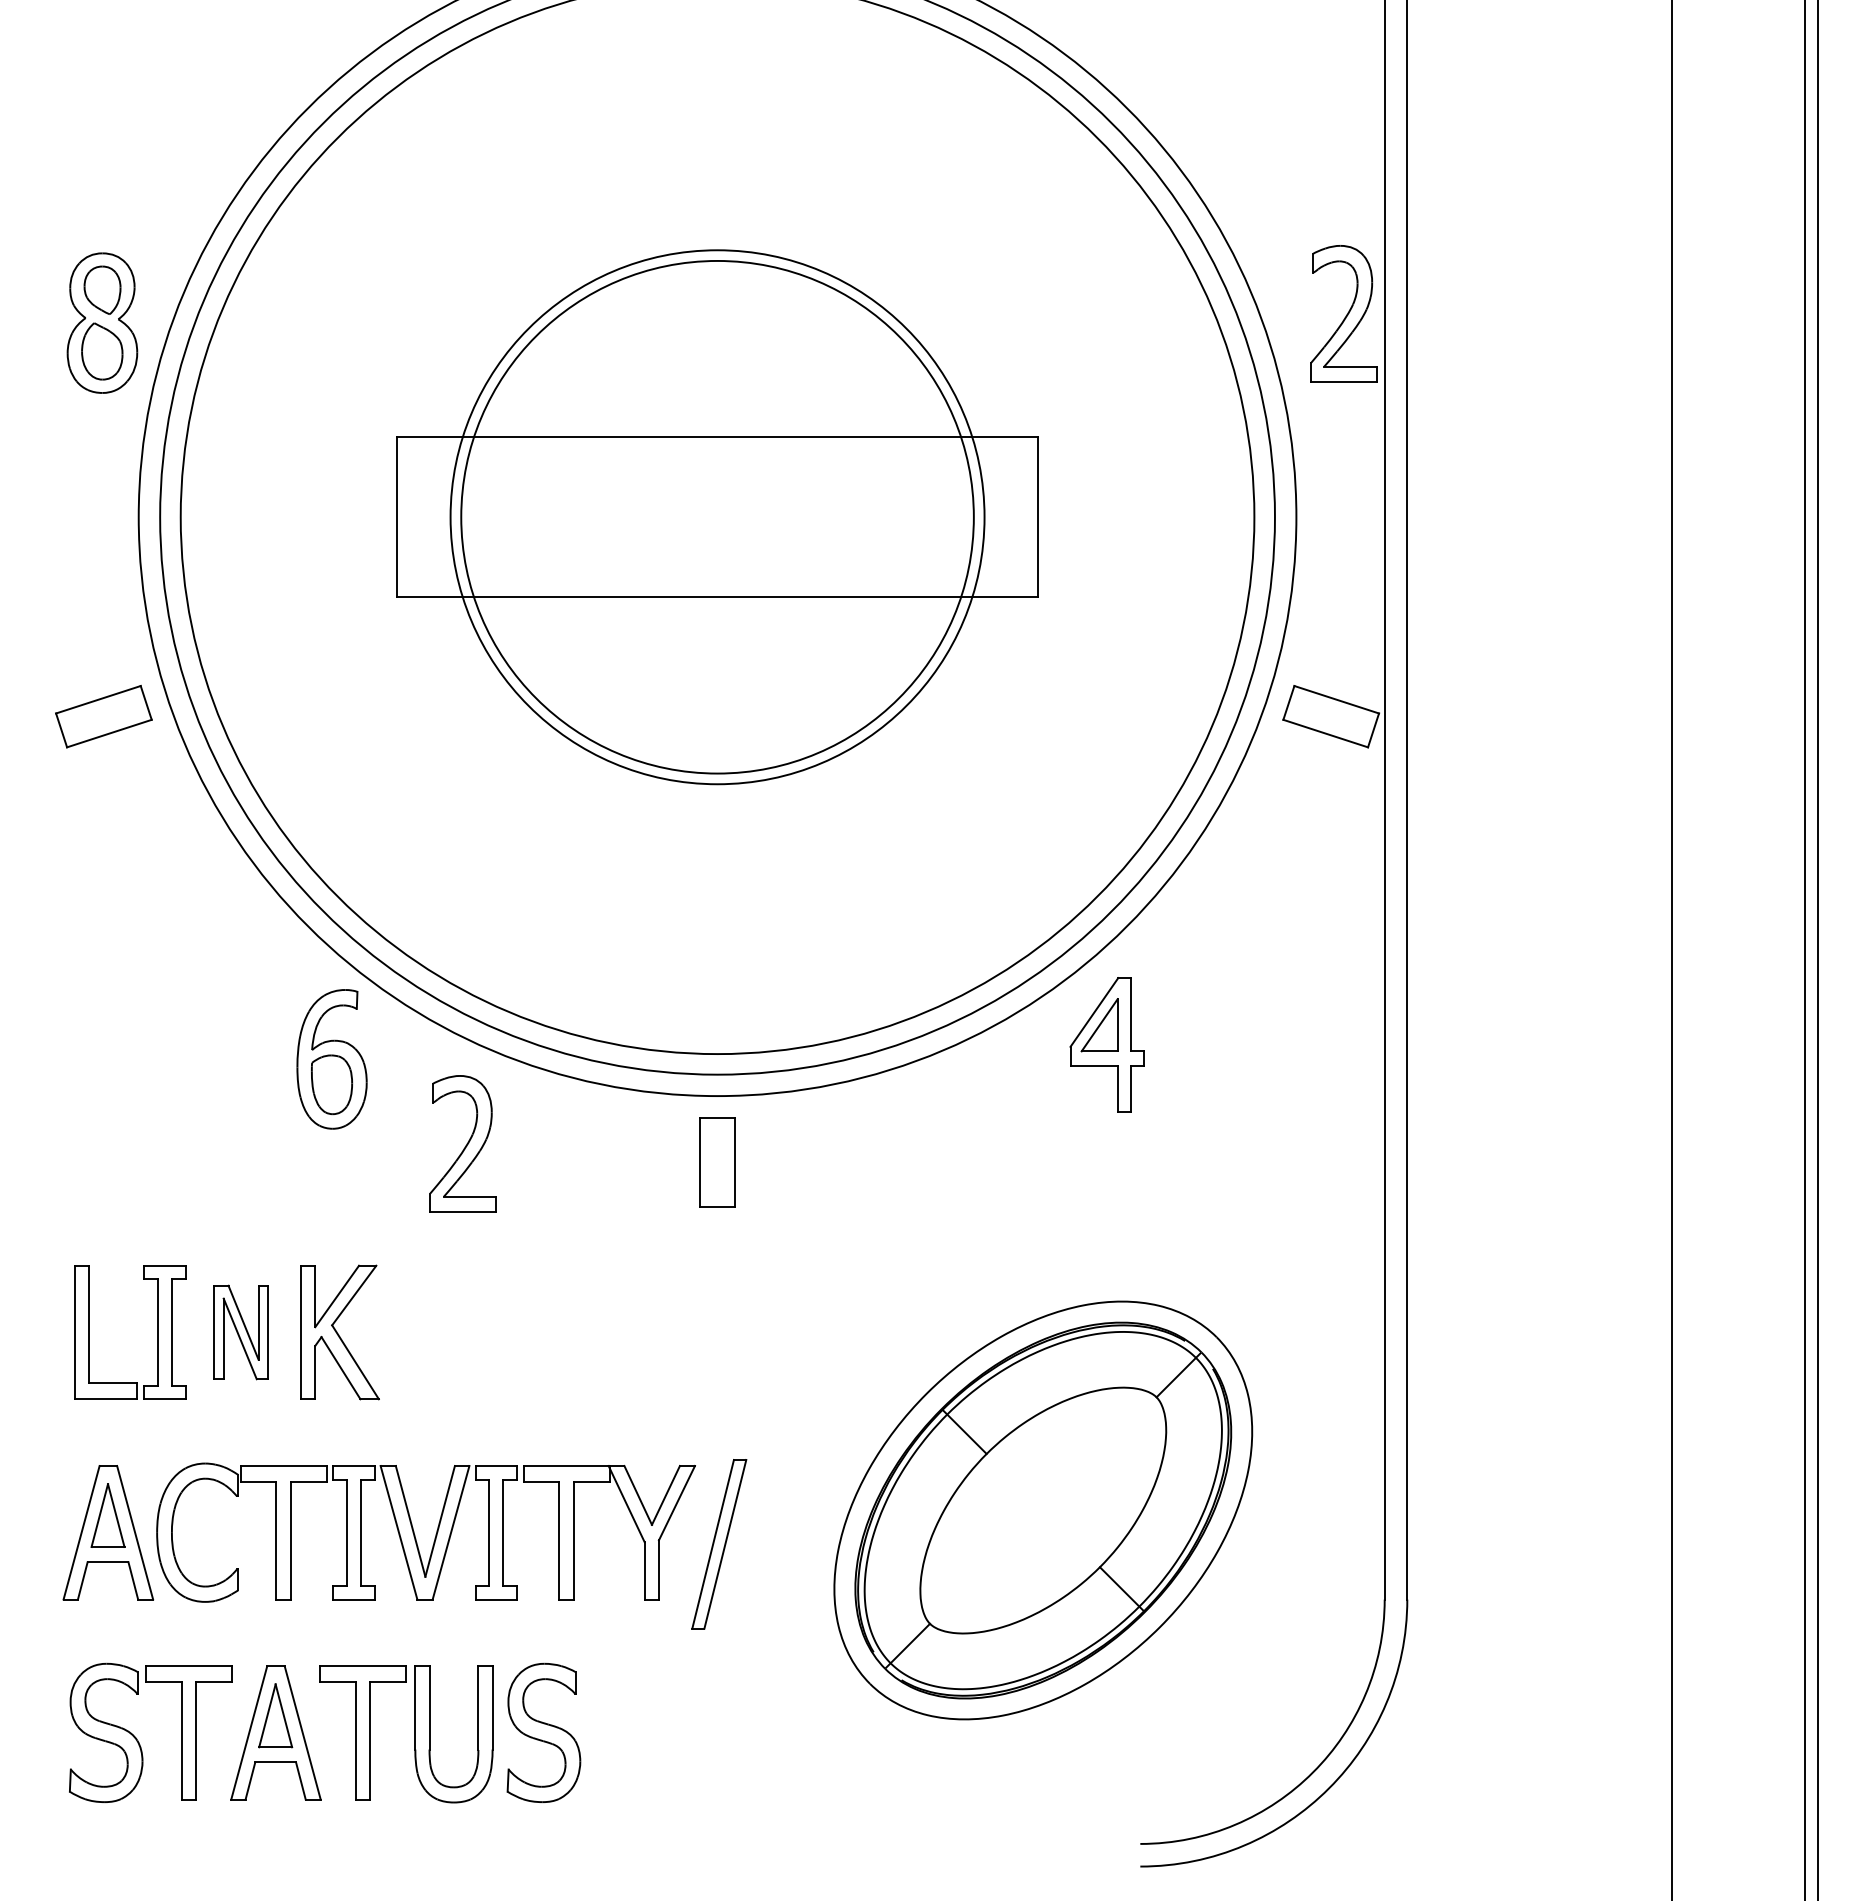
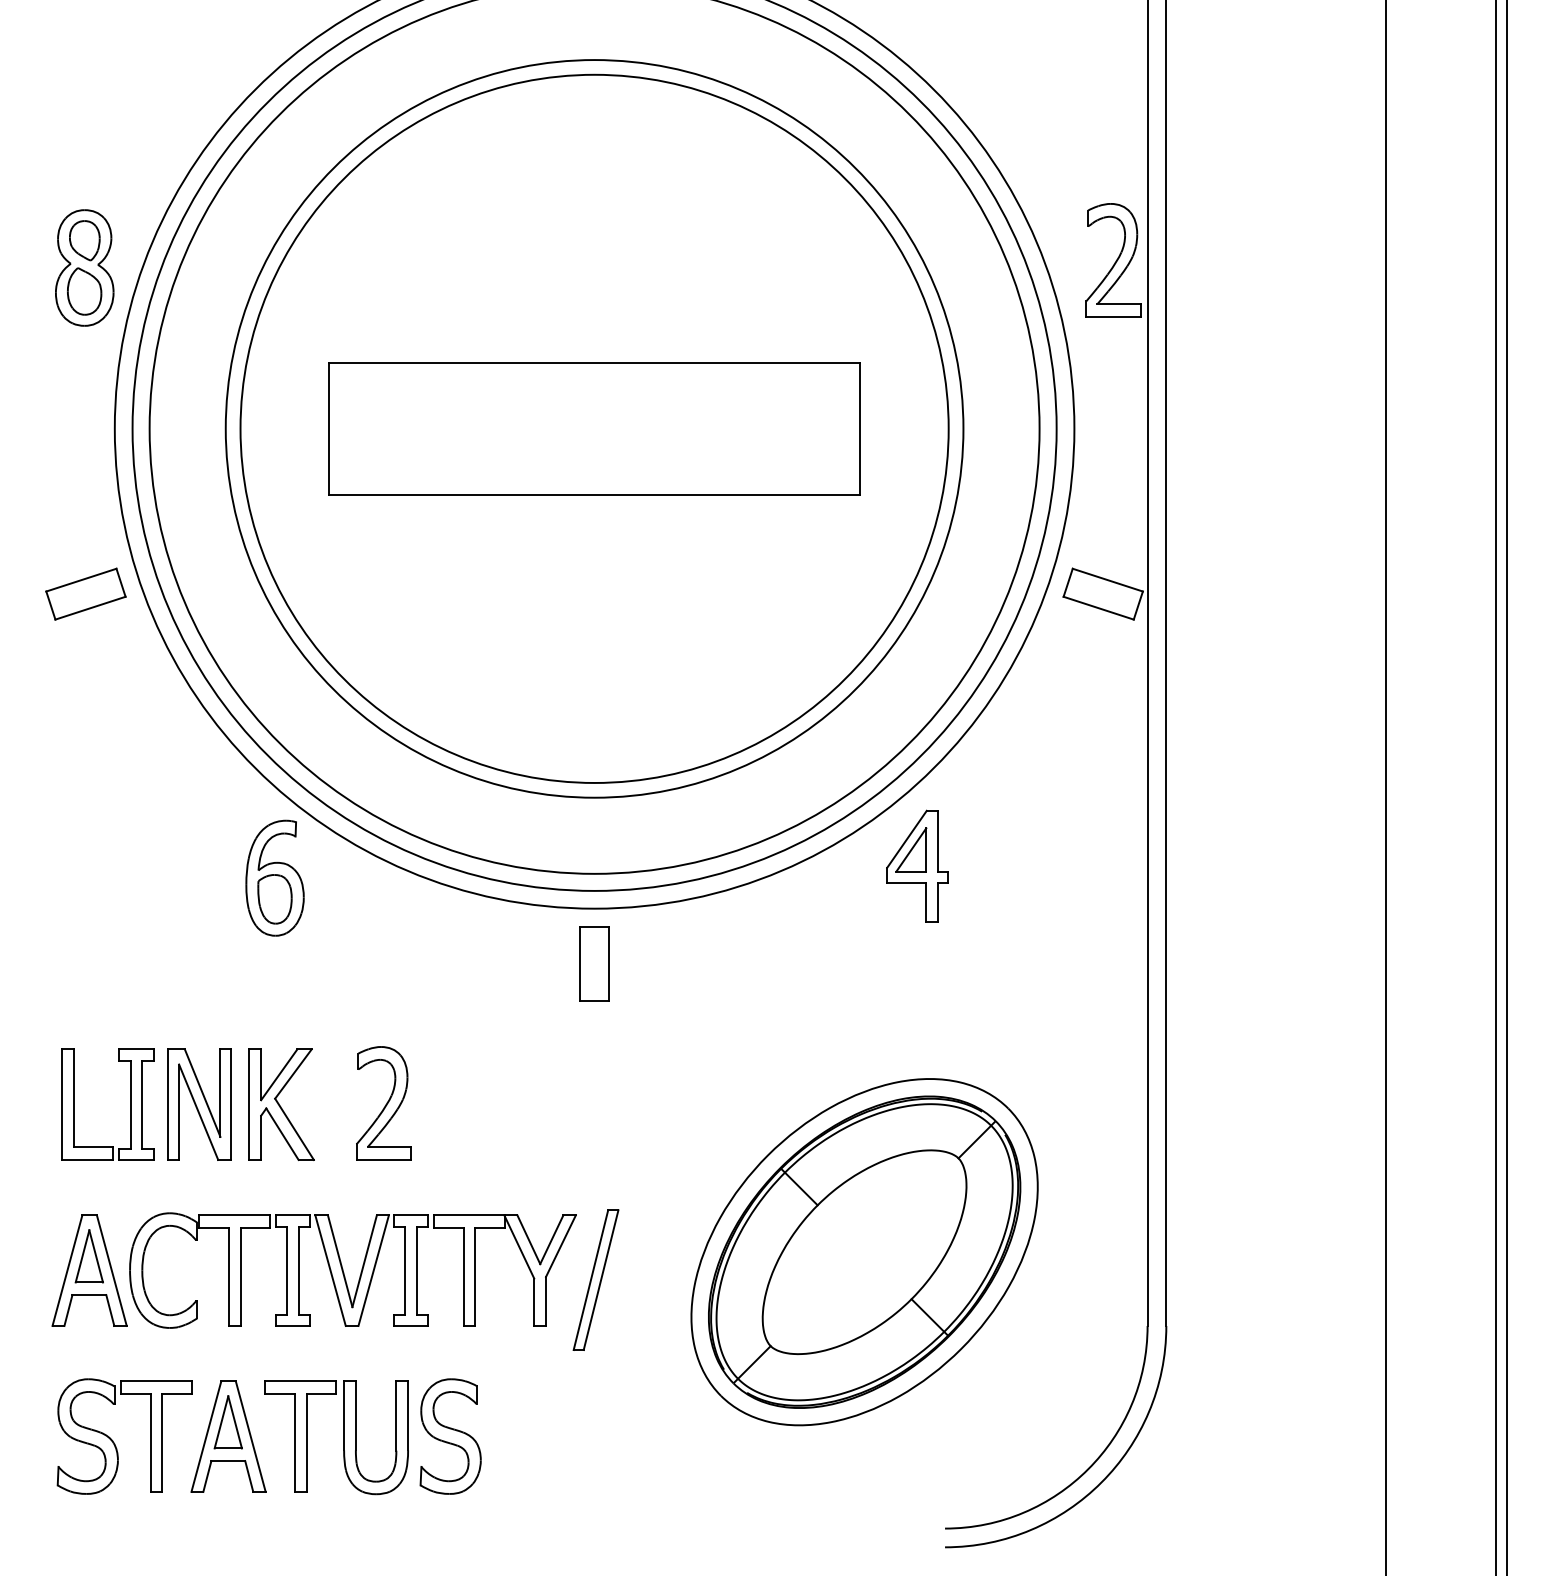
circle: (717, 517) -> (594, 429), size x1.67
circle: (717, 517) -> (594, 429), size x1.67
part: (462, 1143) -> (383, 1102), moved
part: (240, 1332) -> (199, 1104), size x1.43

